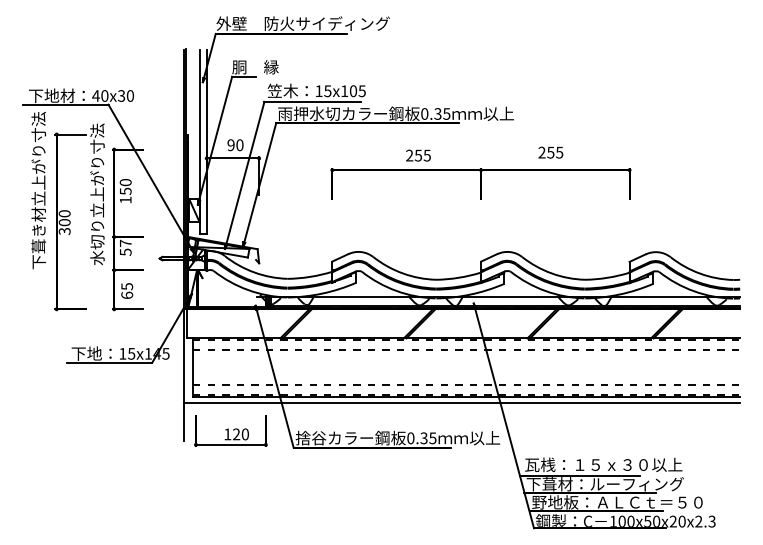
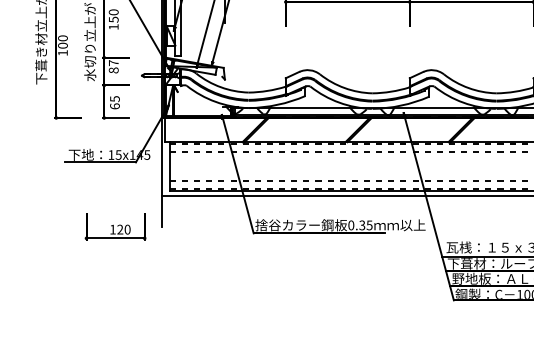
text: (64, 231) -> (62, 53), 300 -> 100
text: (125, 251) -> (113, 69), 57 -> 87
part: (230, 430) -> (115, 226), moved

